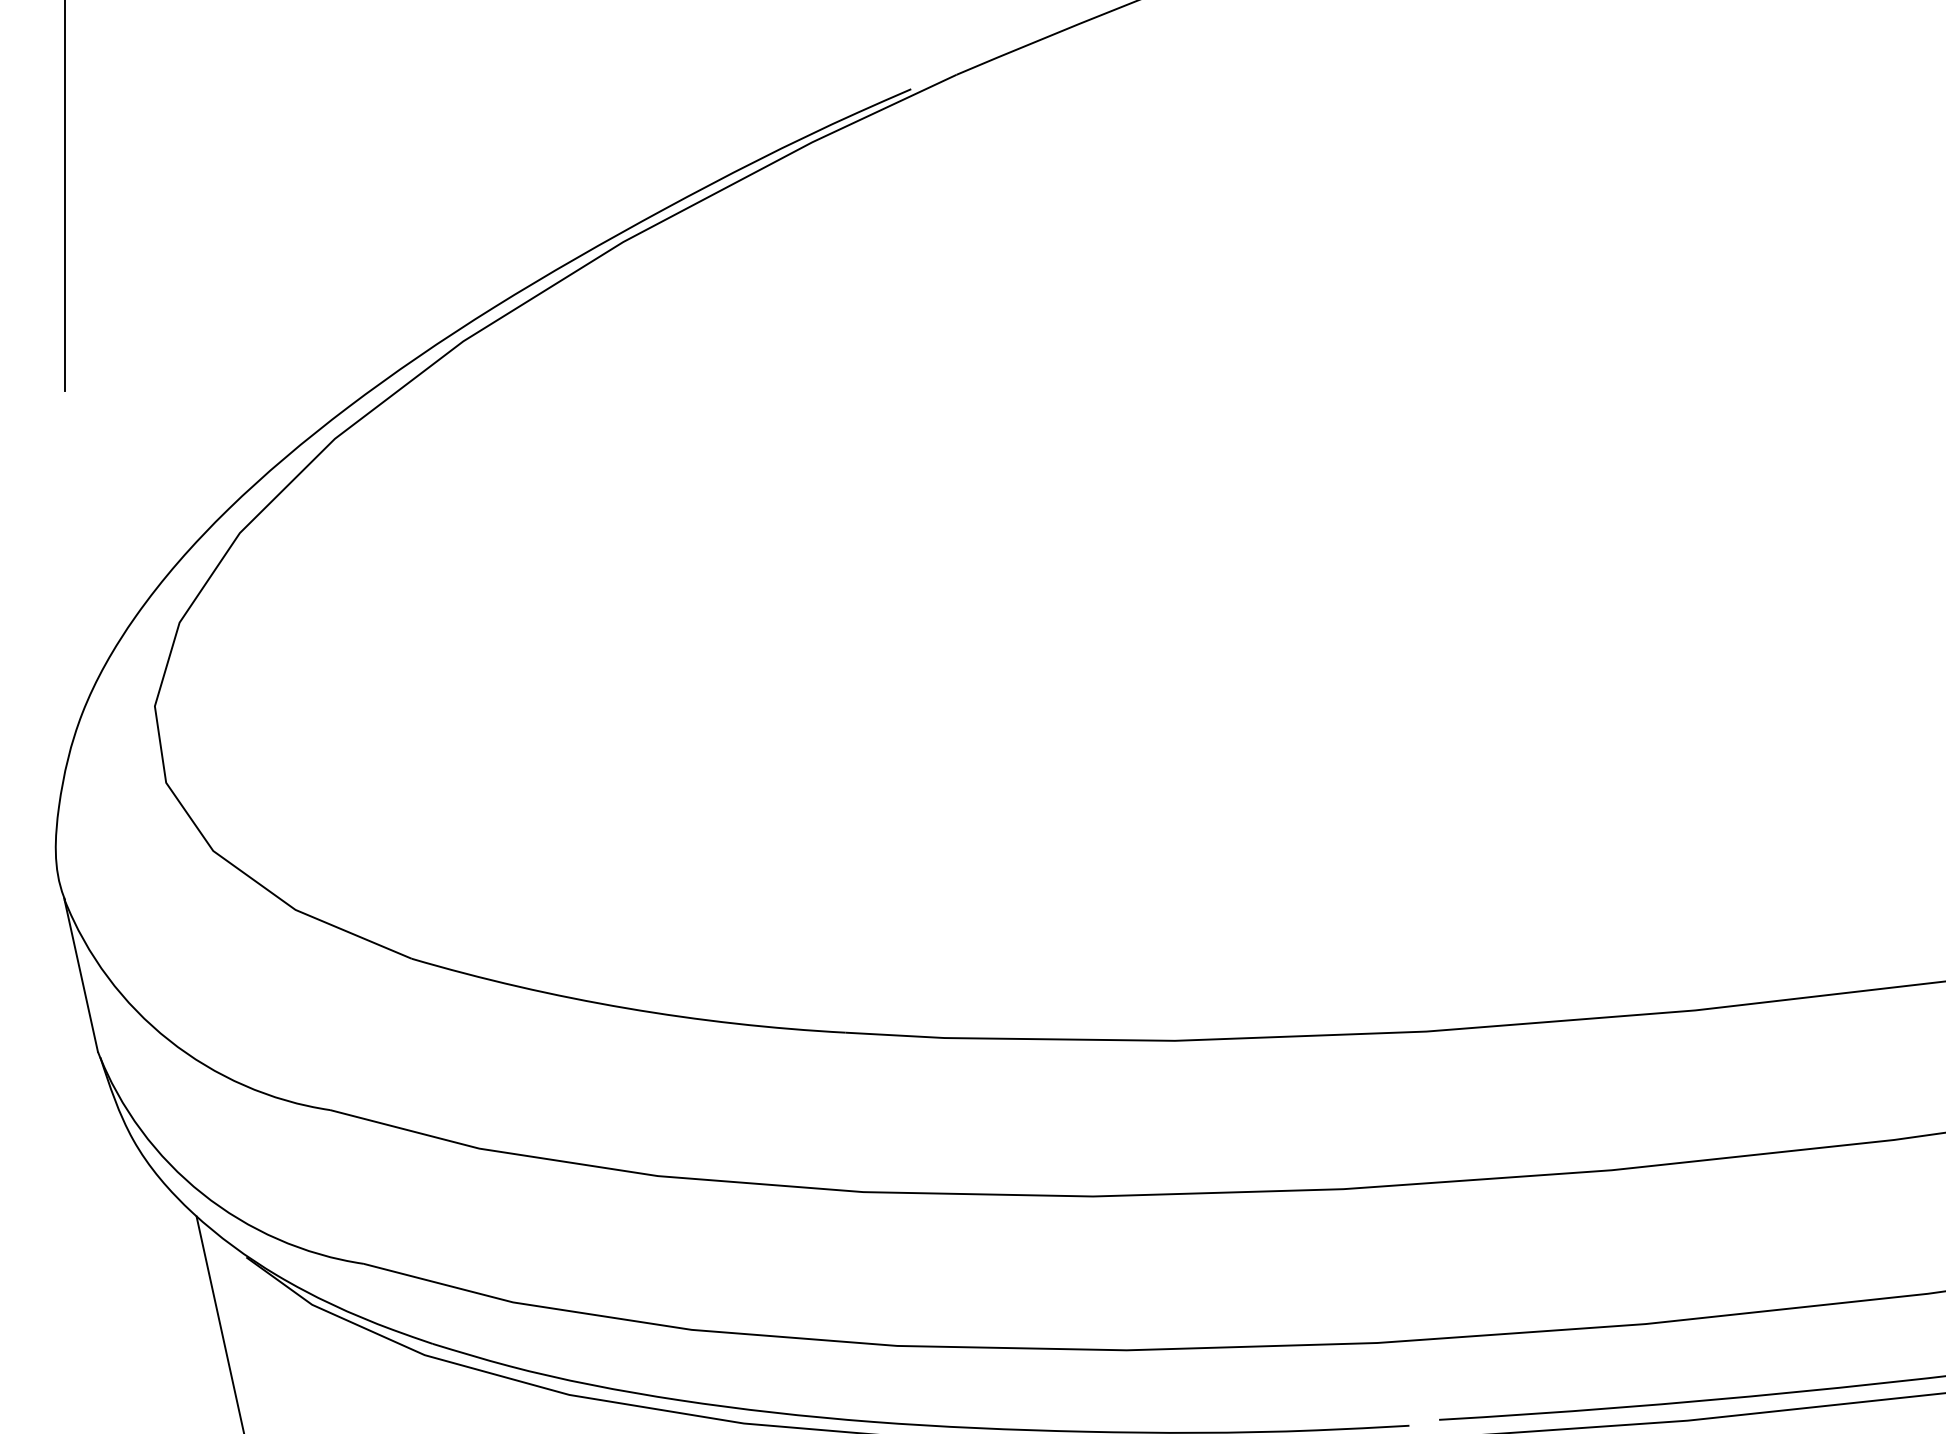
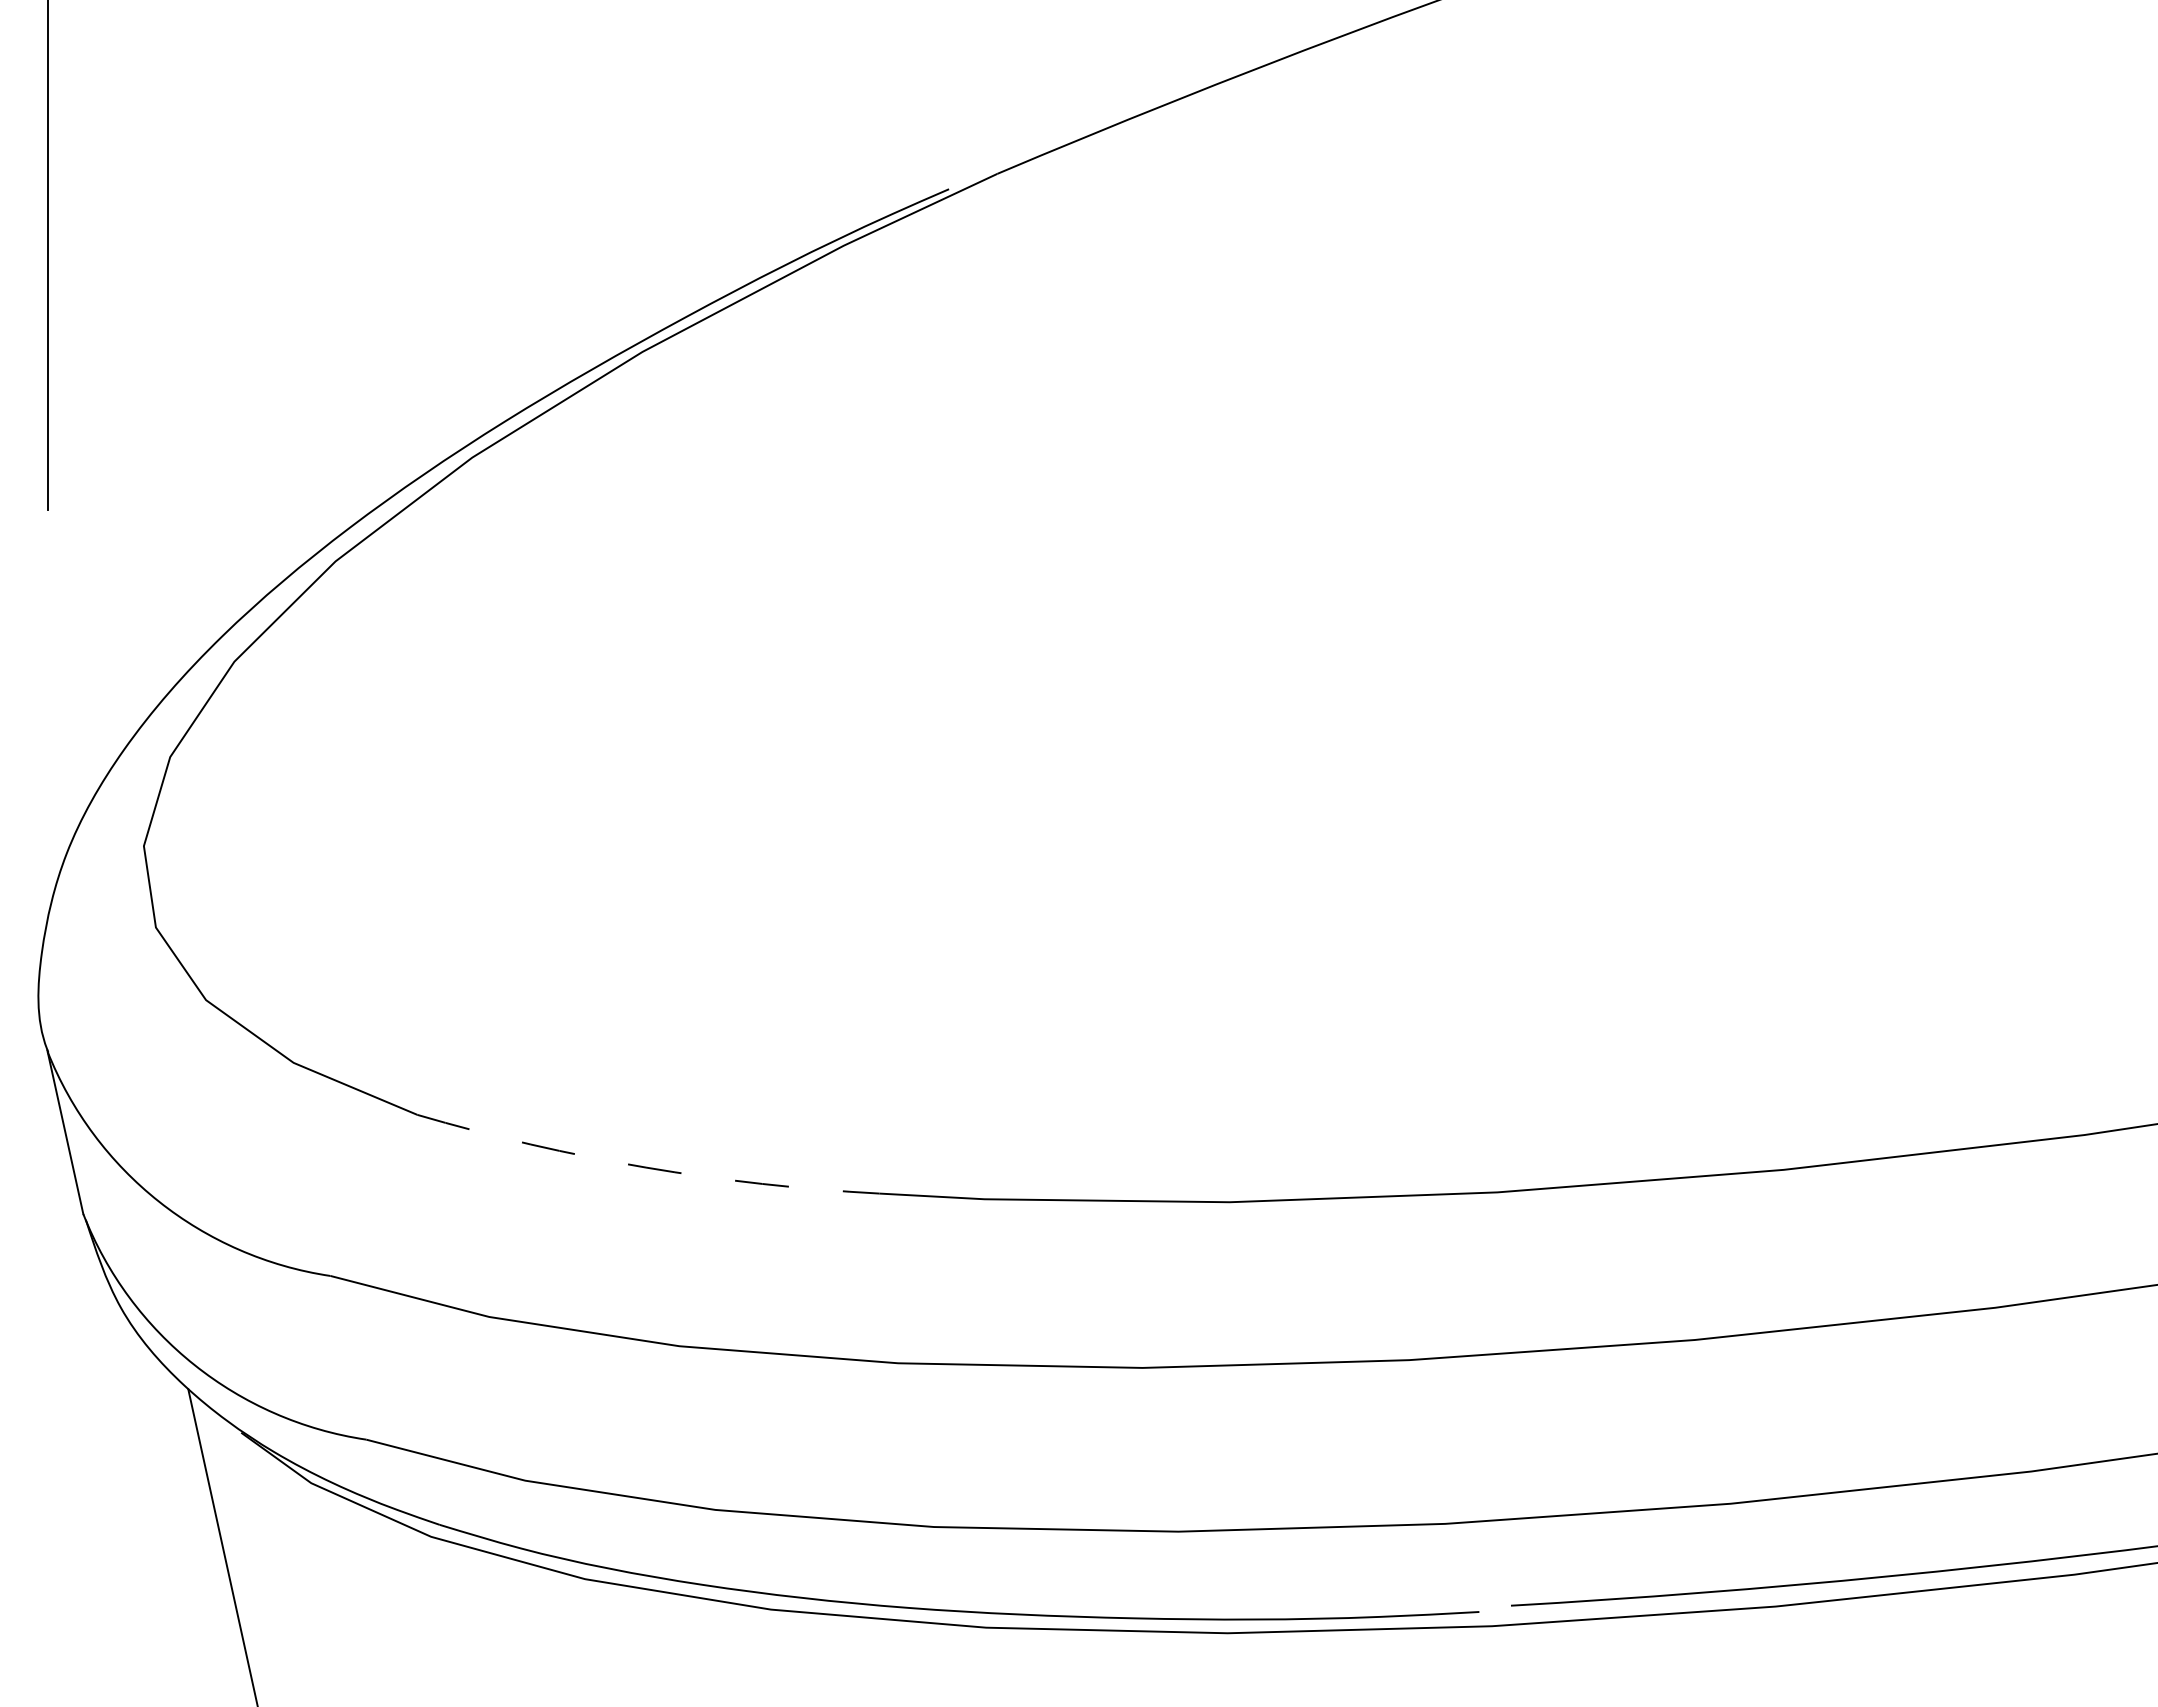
arc: (627, 1008) -> (646, 1167), solid -> dashed

